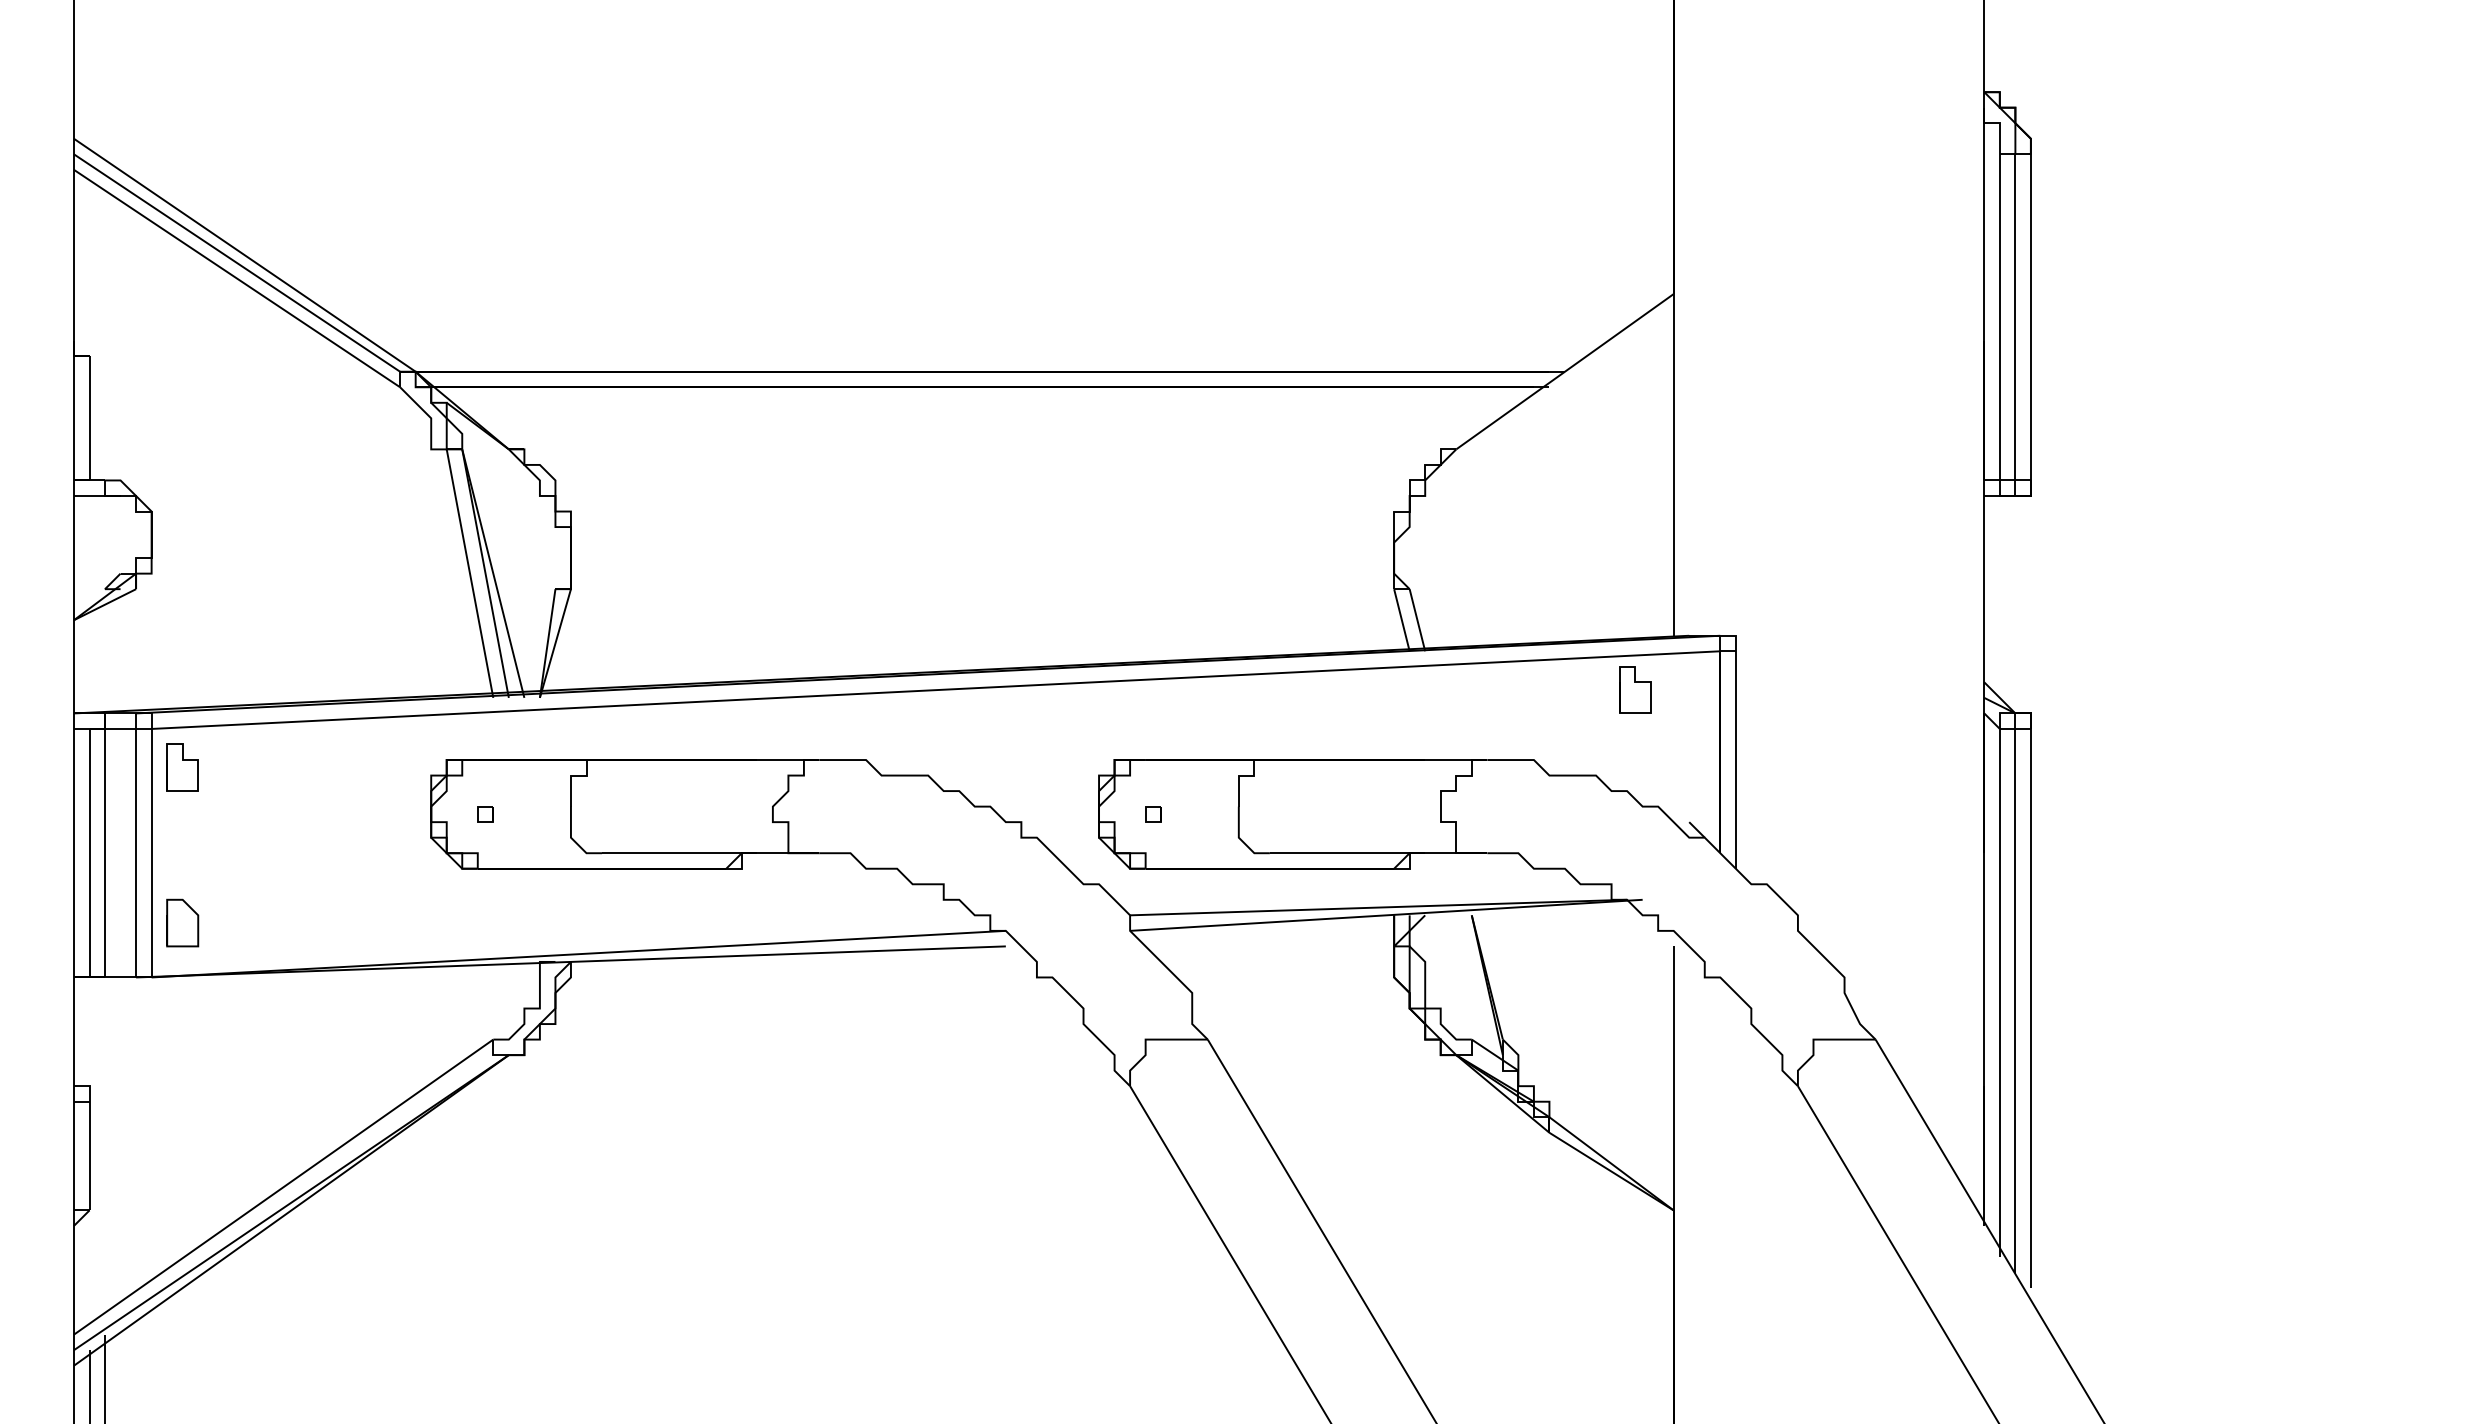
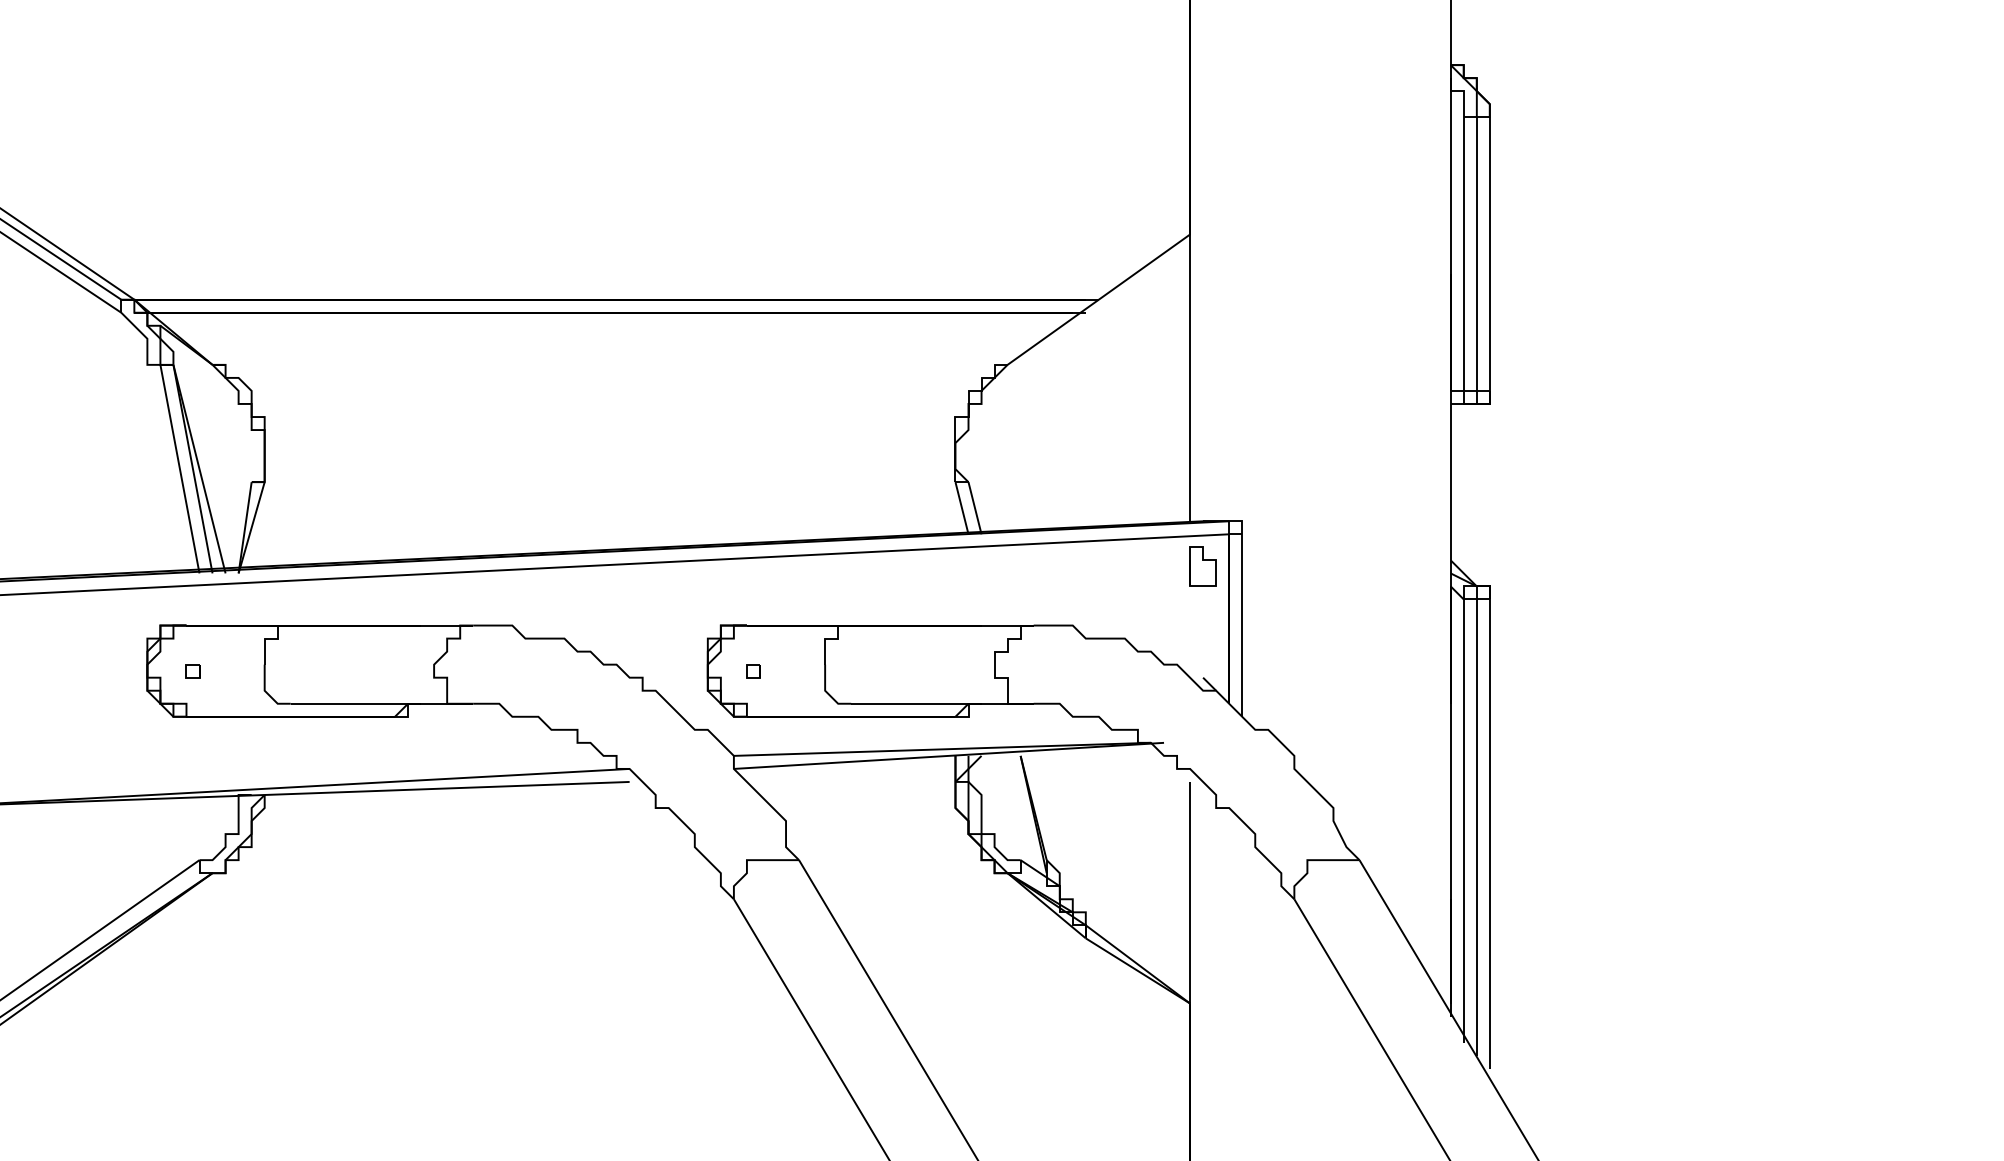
part: (1635, 689) -> (1203, 566), moved

